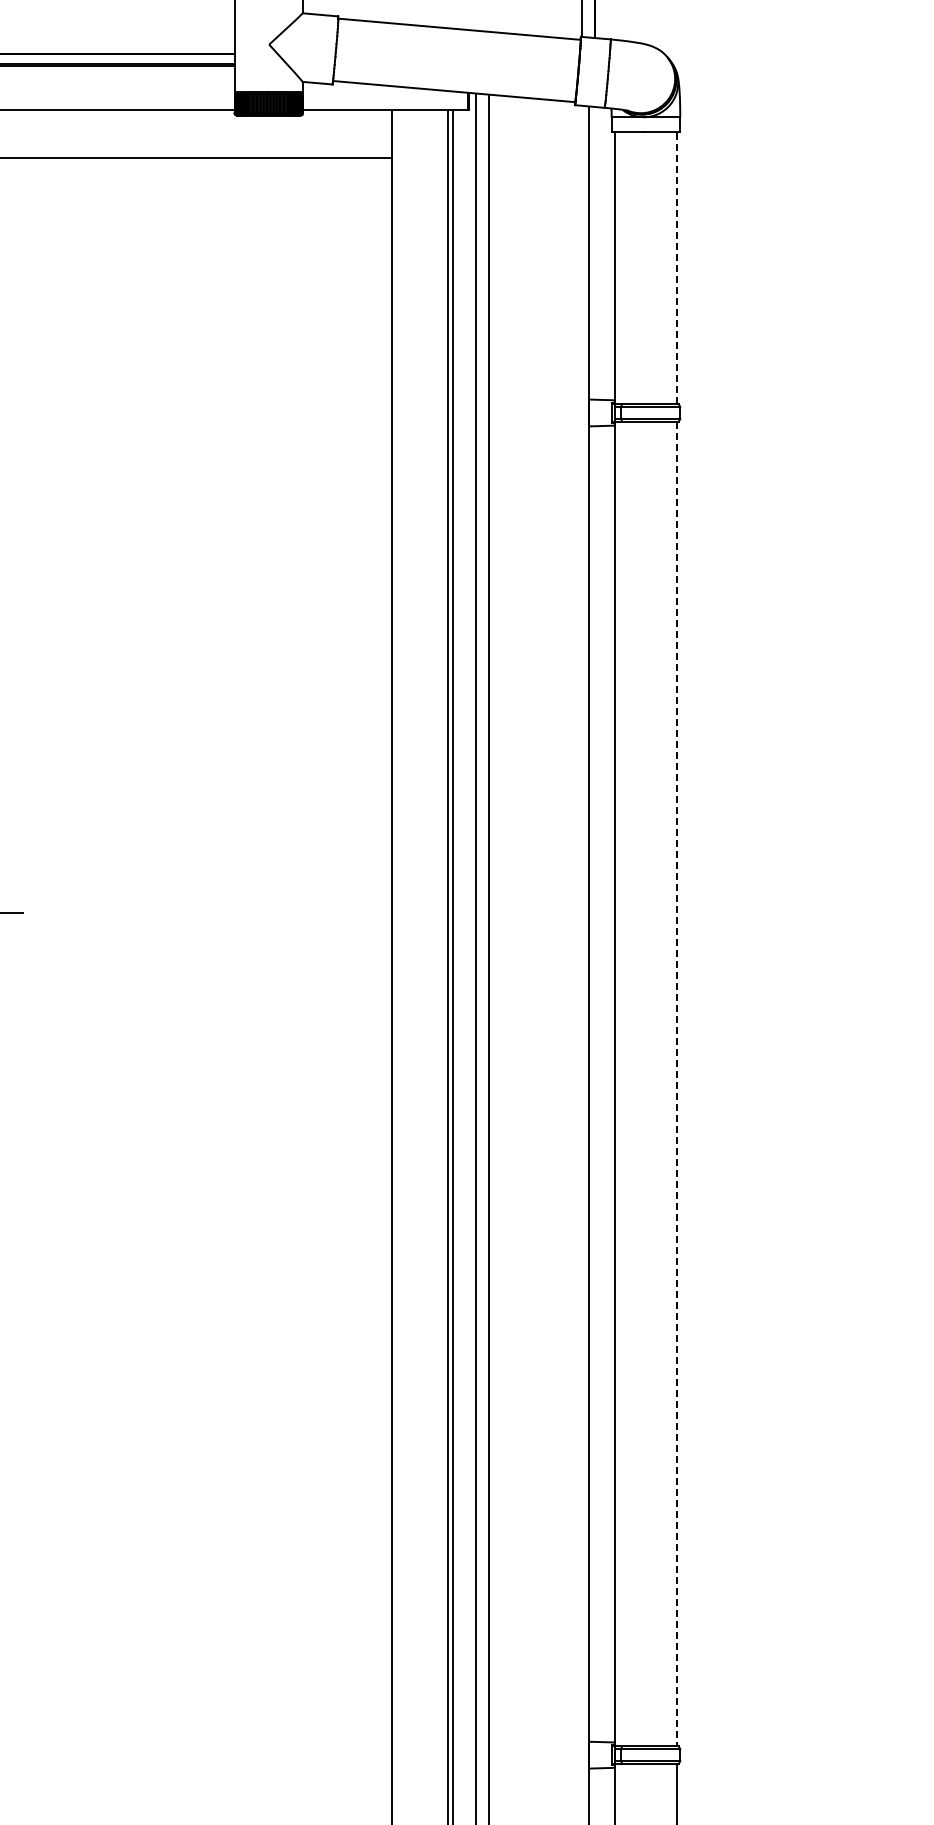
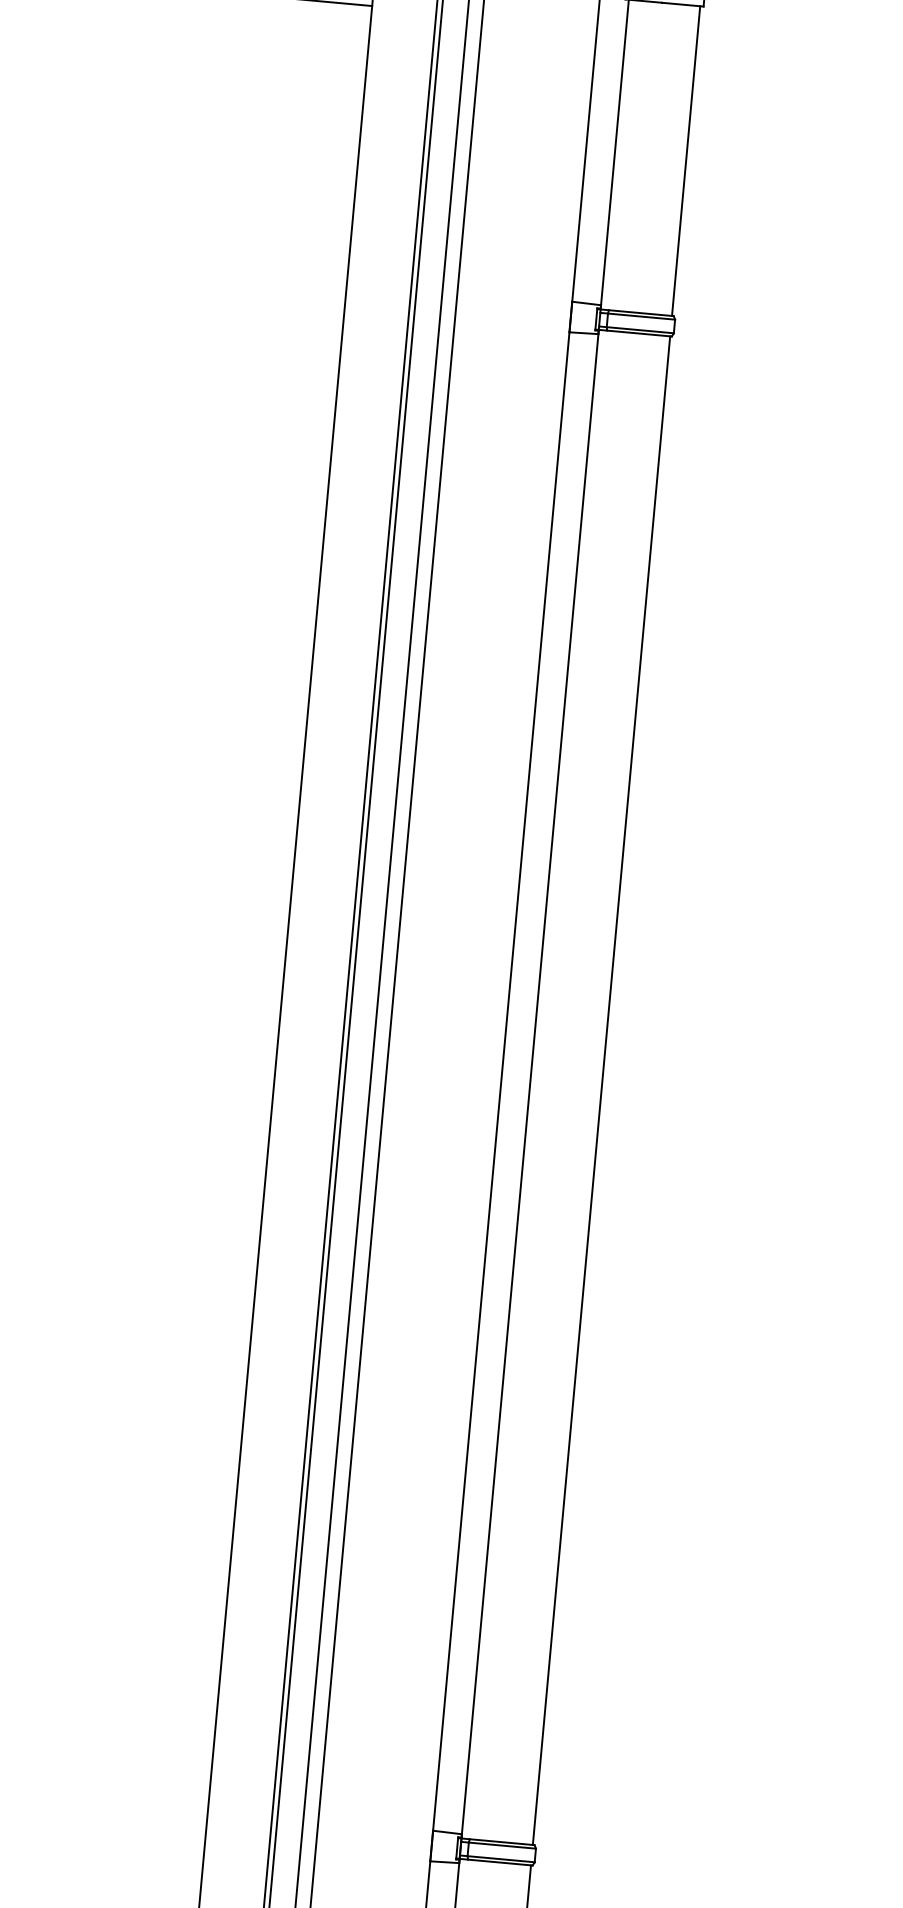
line: (677, 268) -> (686, 161), dashed -> solid
line: (677, 1084) -> (601, 1091), dashed -> solid

